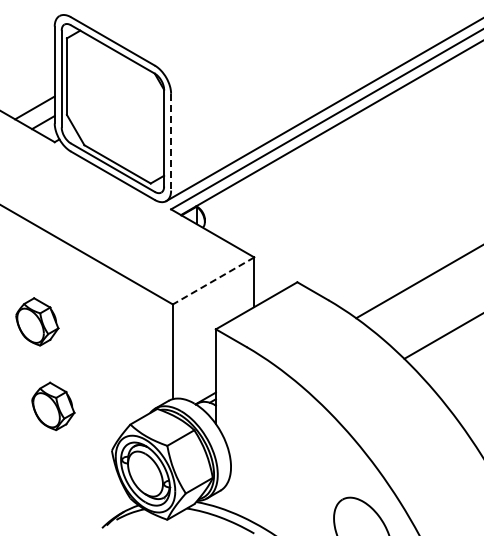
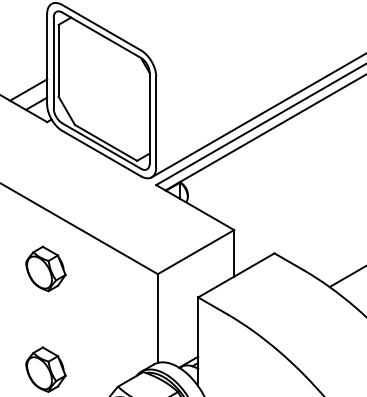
line: (171, 142) -> (156, 122), dashed -> solid
line: (213, 281) -> (195, 252), dashed -> solid
part: (37, 321) -> (46, 268), moved

